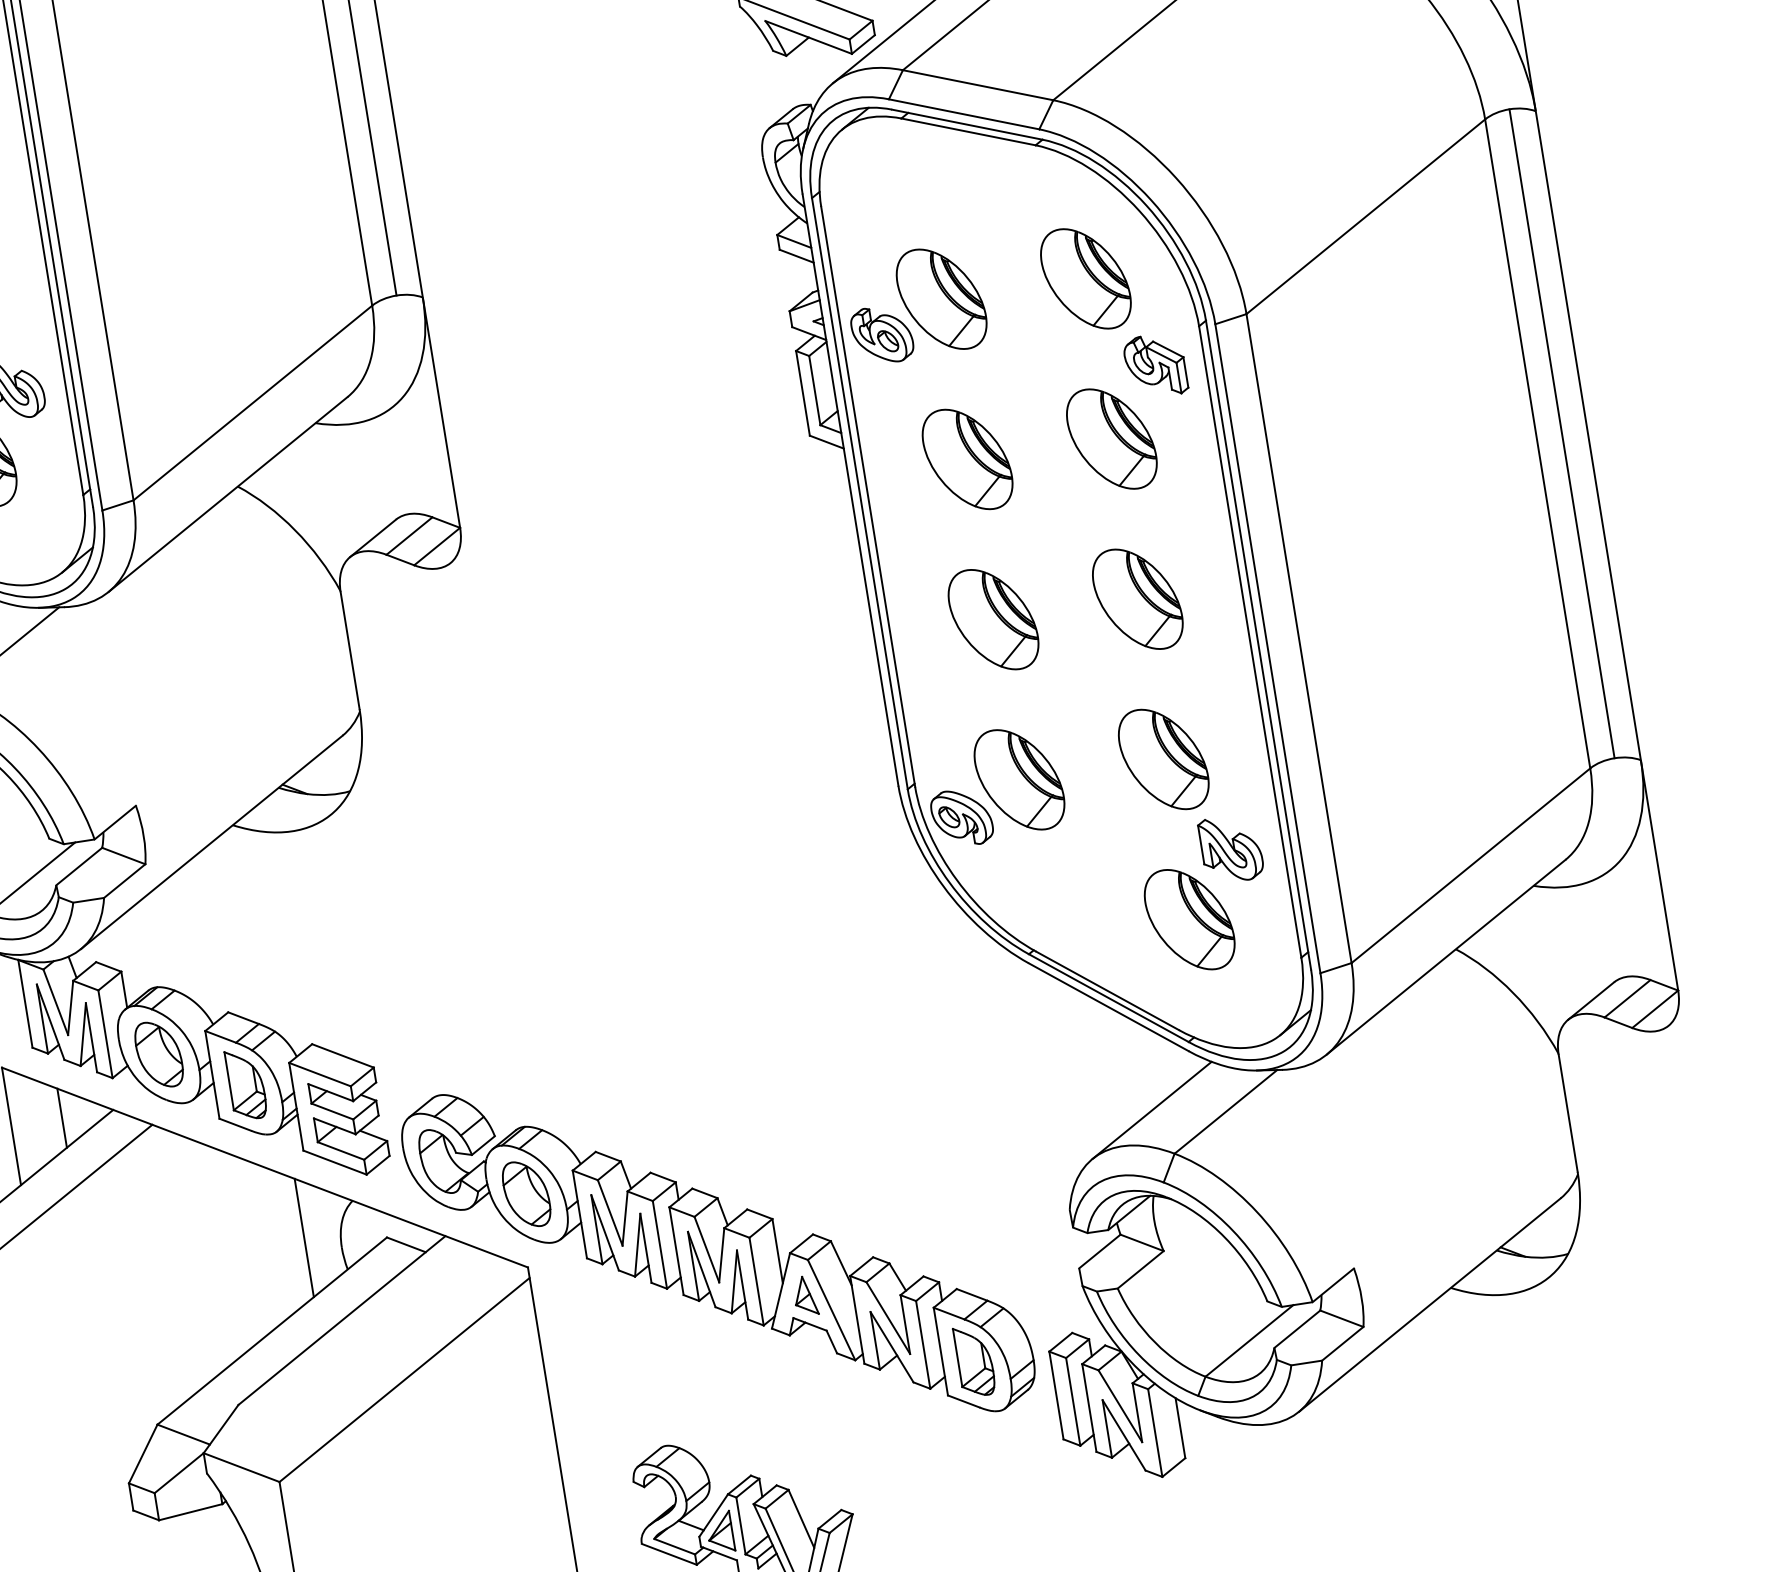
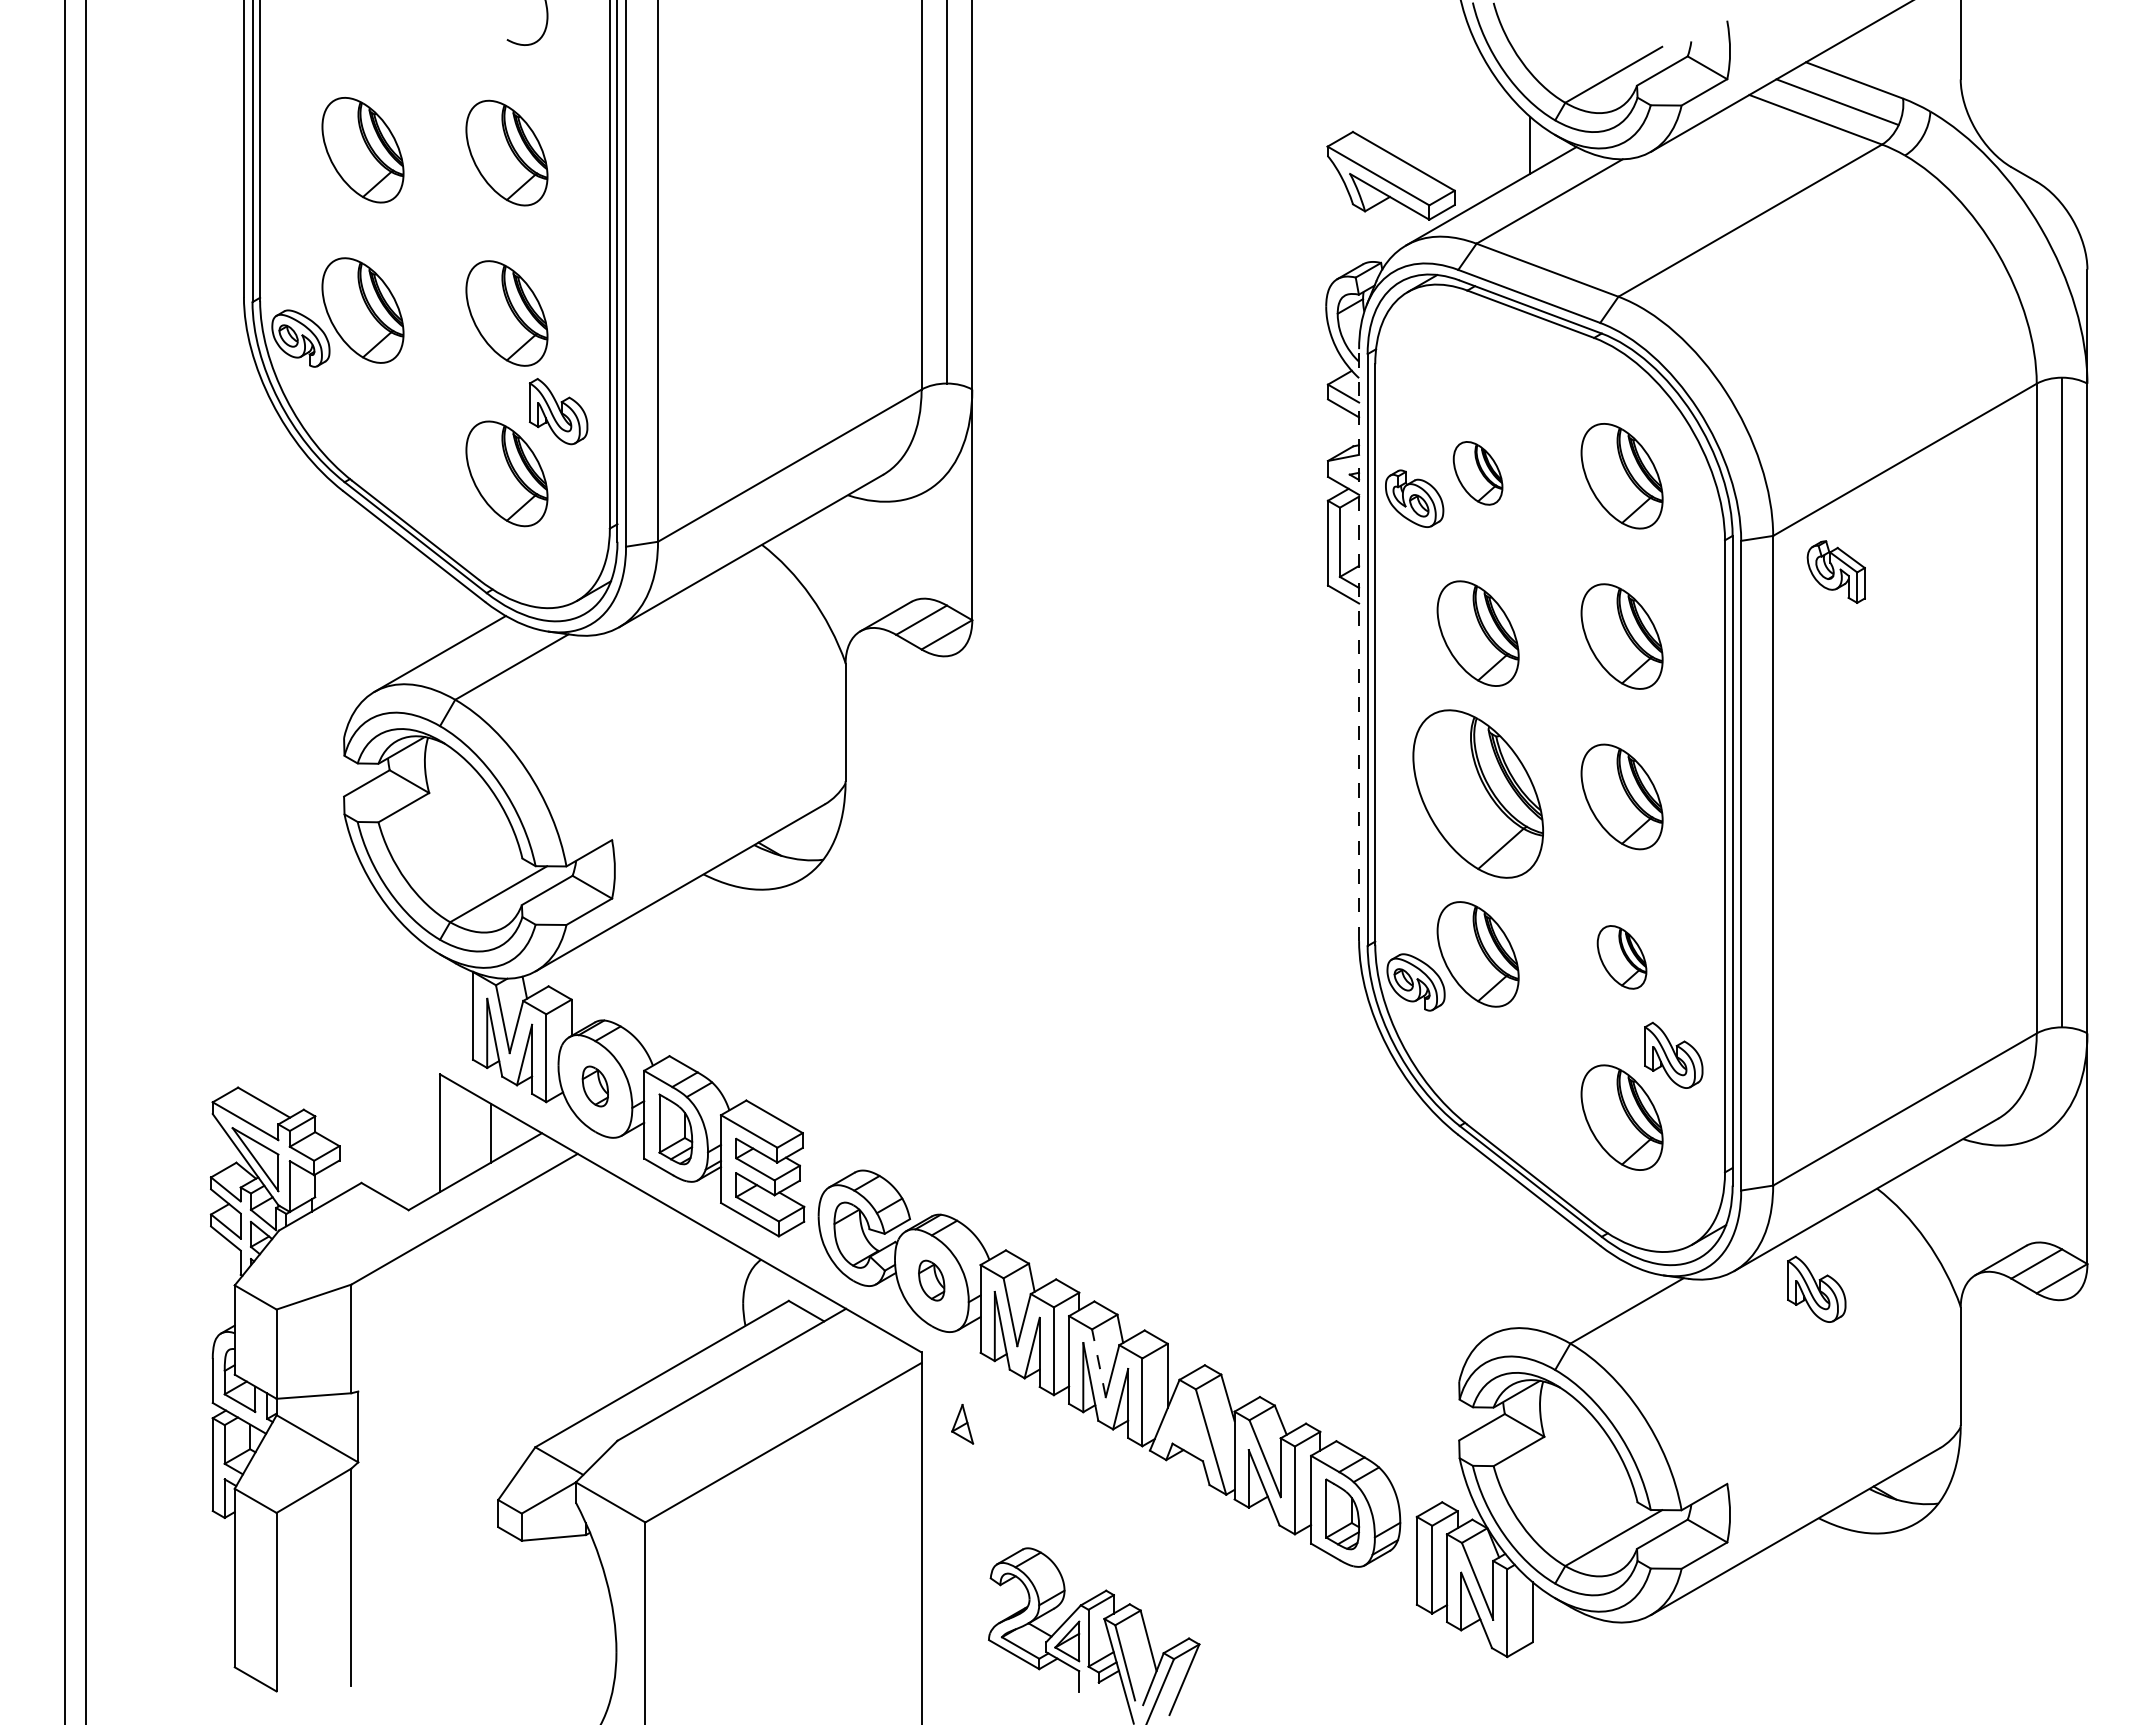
part: (941, 299) -> (1477, 473), size x0.6
part: (1154, 365) -> (1835, 571), moved
line: (851, 490) -> (1359, 645), solid -> dashed
part: (992, 619) -> (1477, 793), size x1.6
part: (1163, 759) -> (1621, 957), size x0.6
part: (159, 1054) -> (595, 1086), size x0.6
part: (1411, 1058) -> (1816, 1288), added
line: (1152, 1110) -> (1555, 1297), removed
part: (526, 1194) -> (931, 1280), size x0.6
line: (304, 1238) -> (708, 1288), removed
line: (706, 1249) -> (1098, 1363), solid -> dashed
part: (805, 1296) -> (962, 1424), moved

